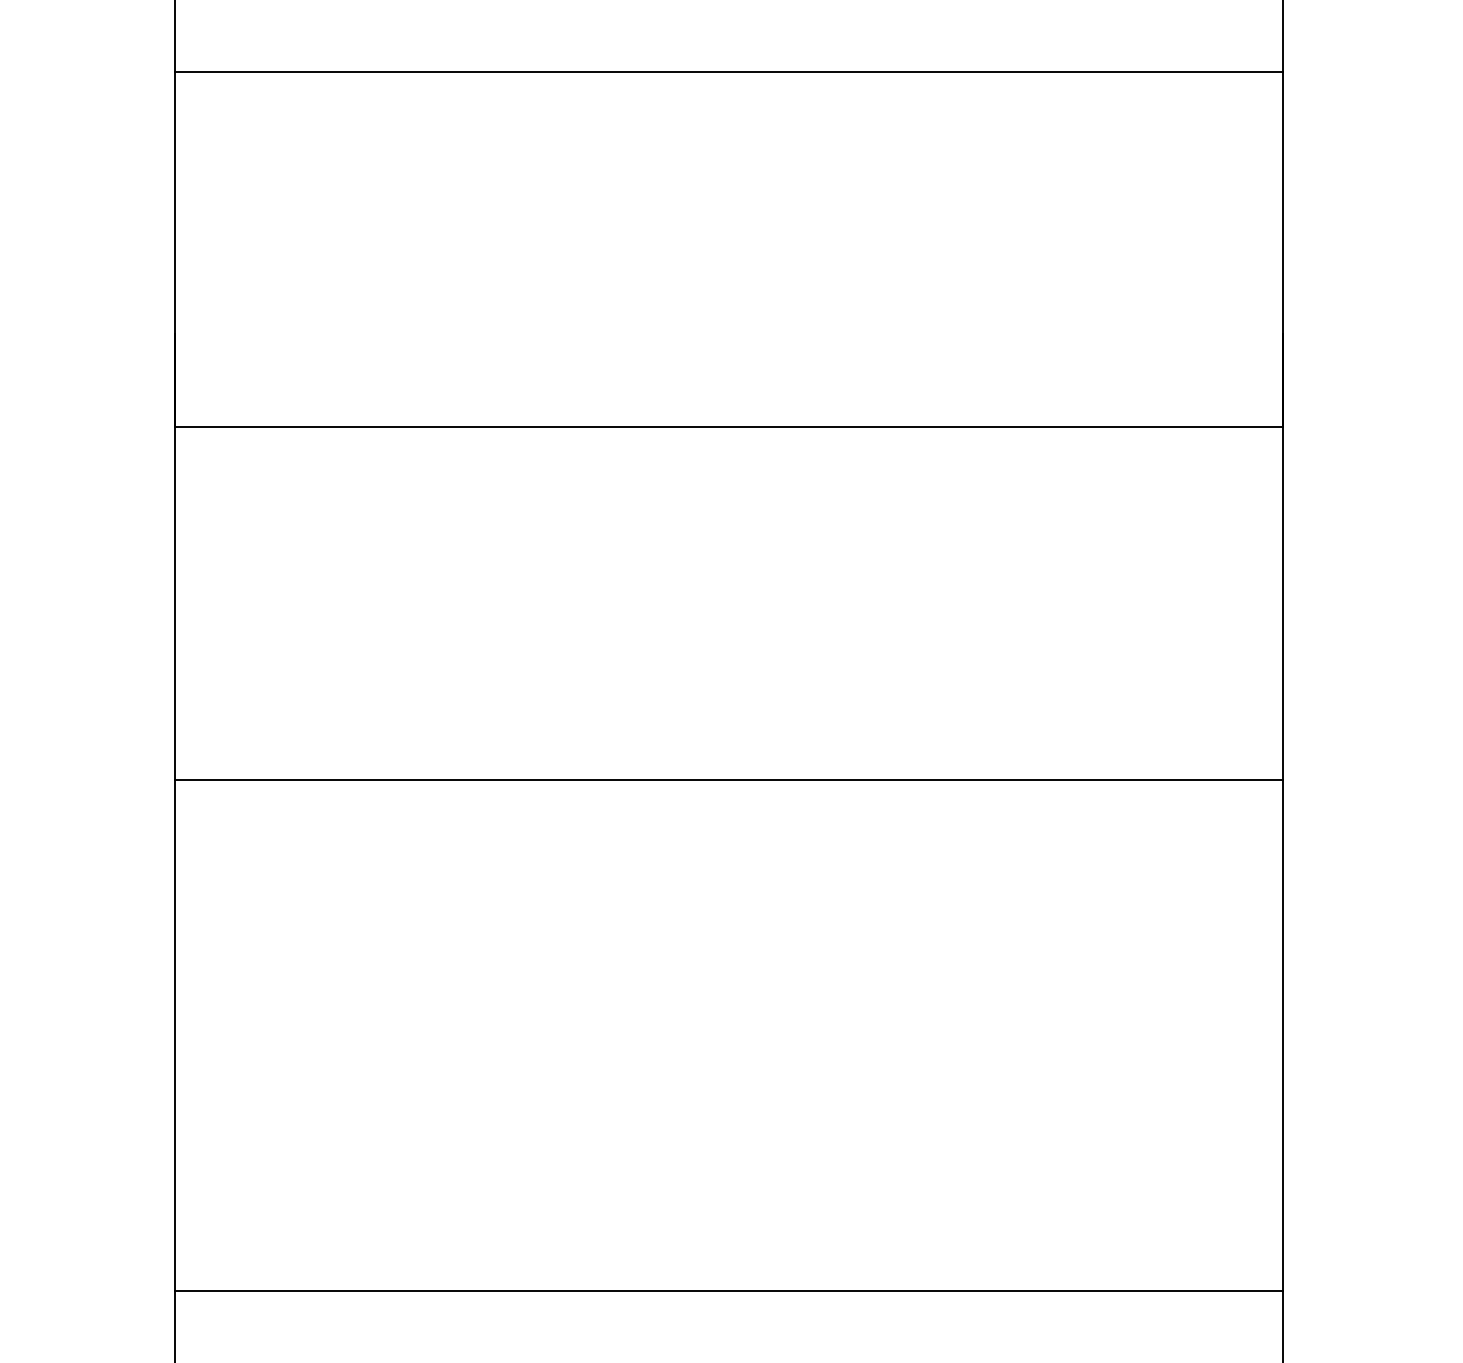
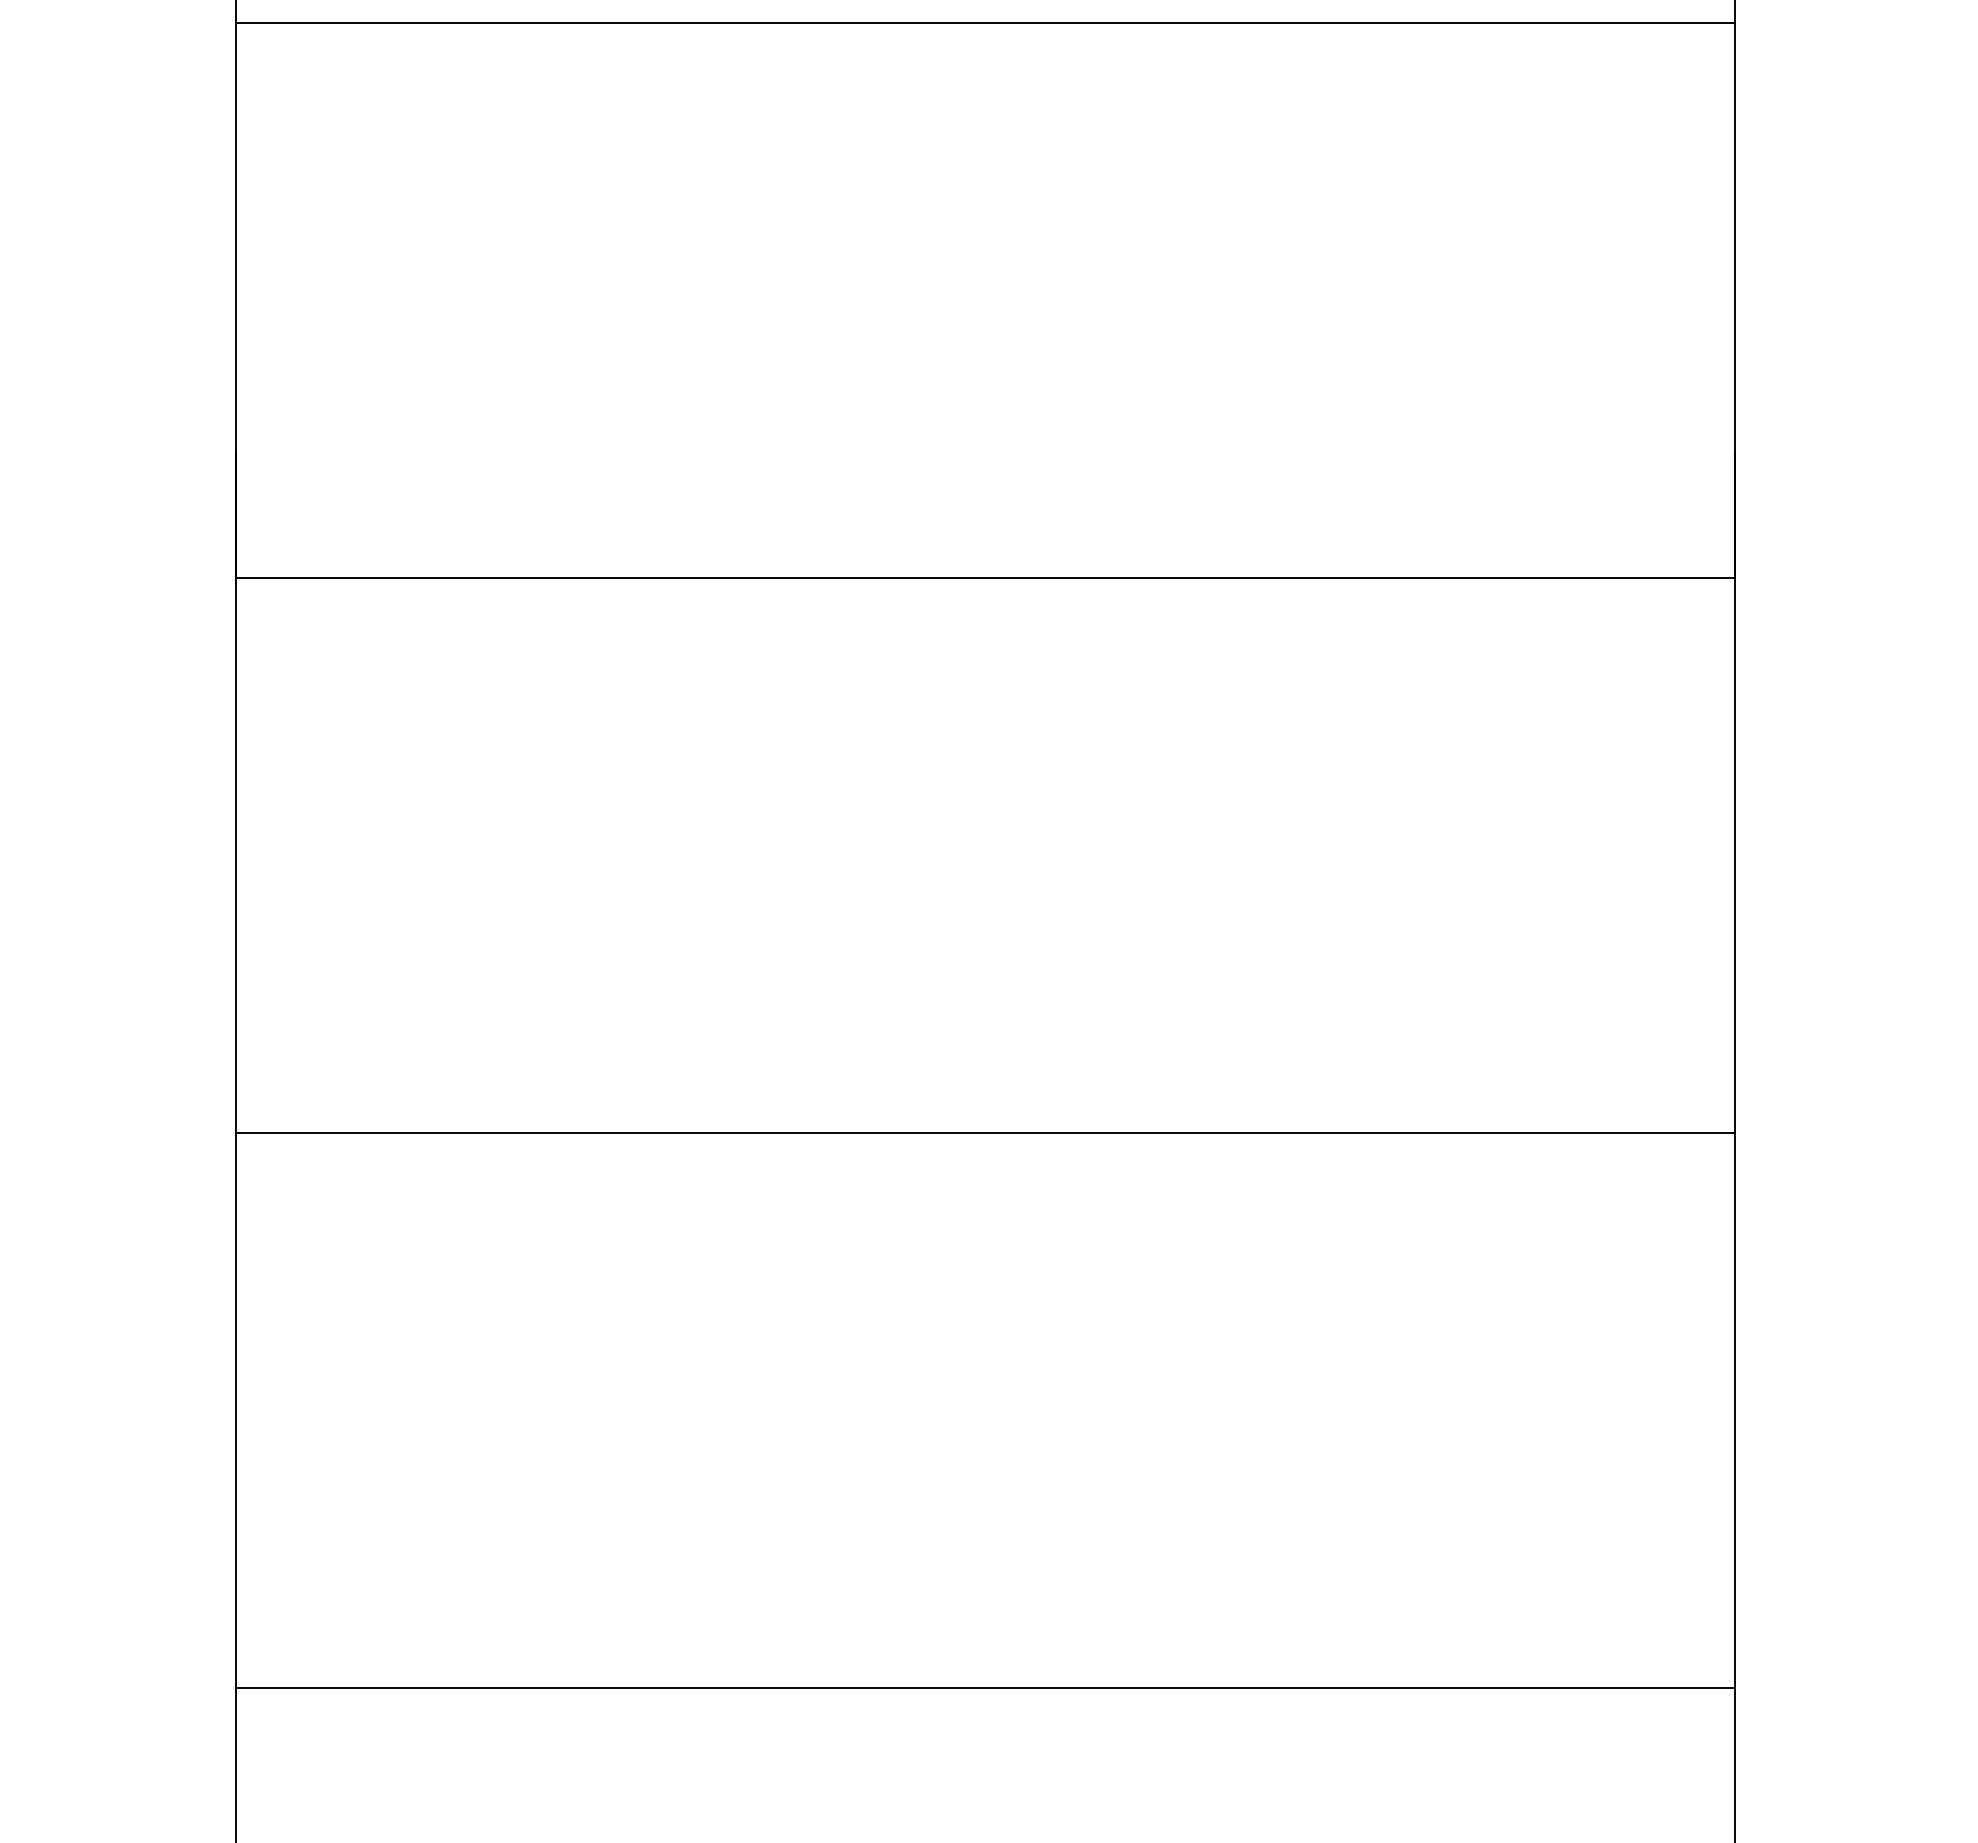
line: (728, 72) -> (985, 22), moved
line: (728, 780) -> (985, 1133), moved
line: (728, 1291) -> (985, 1688), moved

